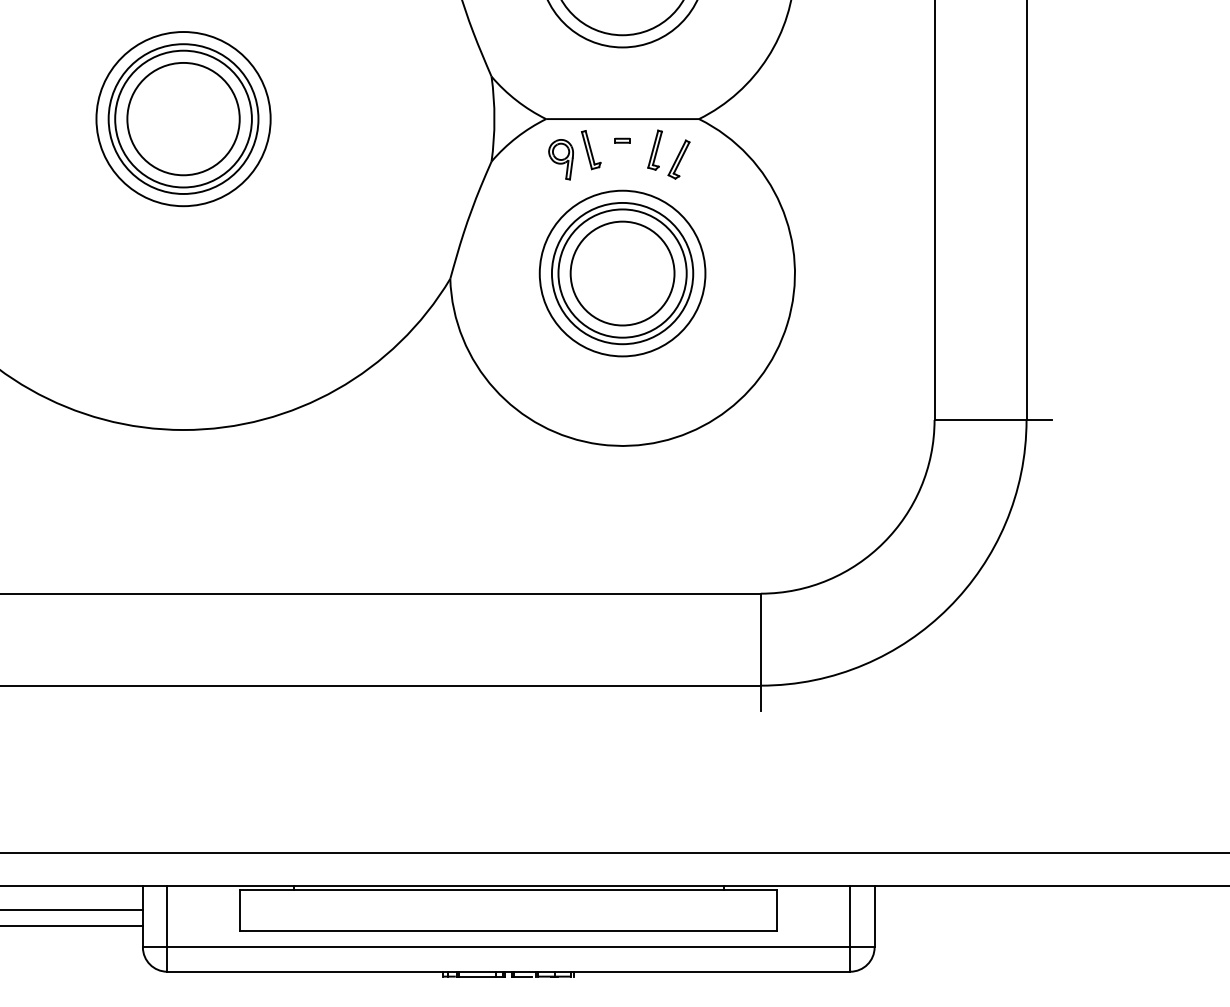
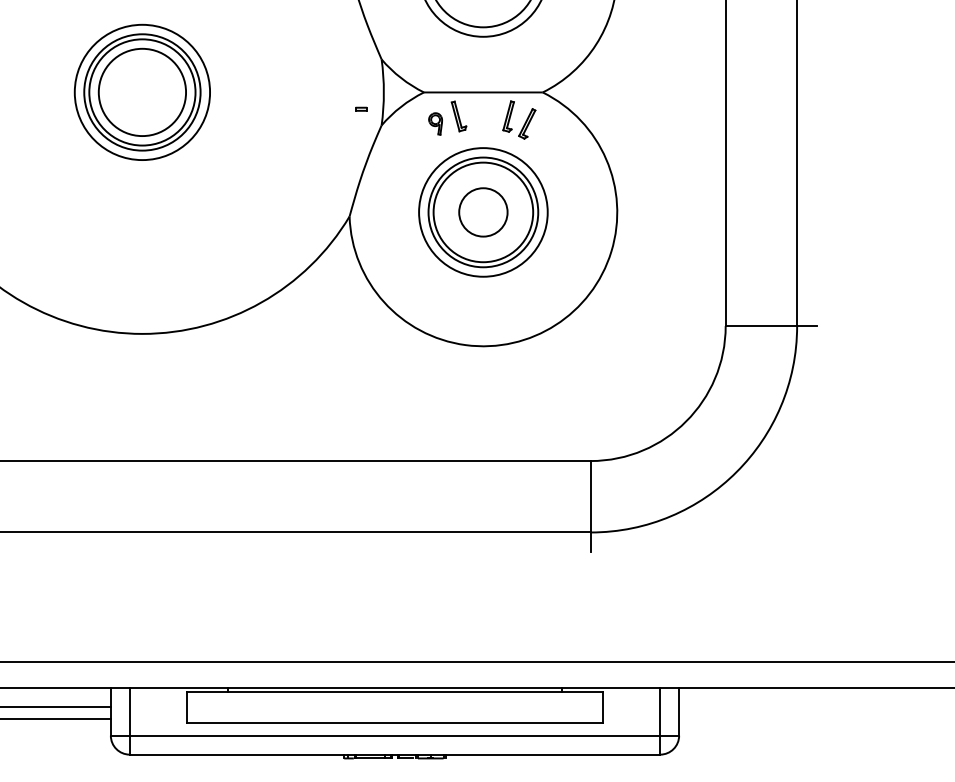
part: (622, 139) -> (361, 108), moved
part: (560, 159) -> (435, 123), size x0.7
circle: (622, 273) -> (483, 212), size x0.6

